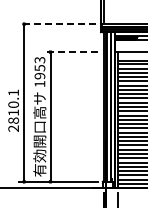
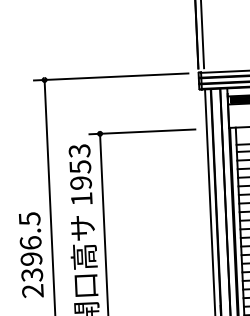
line: (56, 24) -> (109, 77), dashed -> solid
line: (71, 52) -> (142, 132), dashed -> solid
text: (13, 106) -> (30, 246), 2810.1 -> 2396.5

